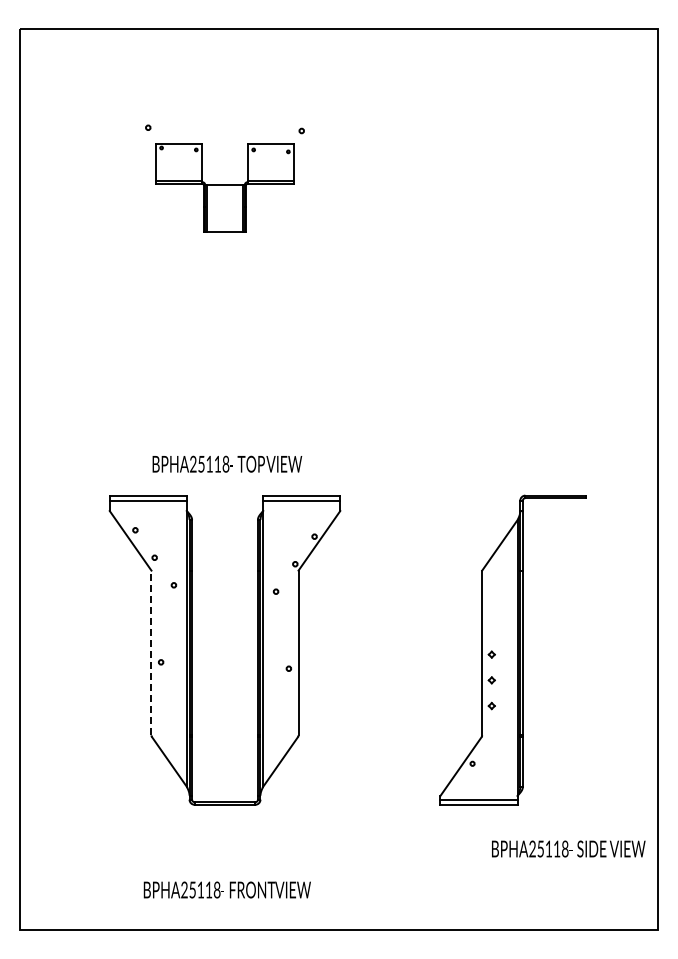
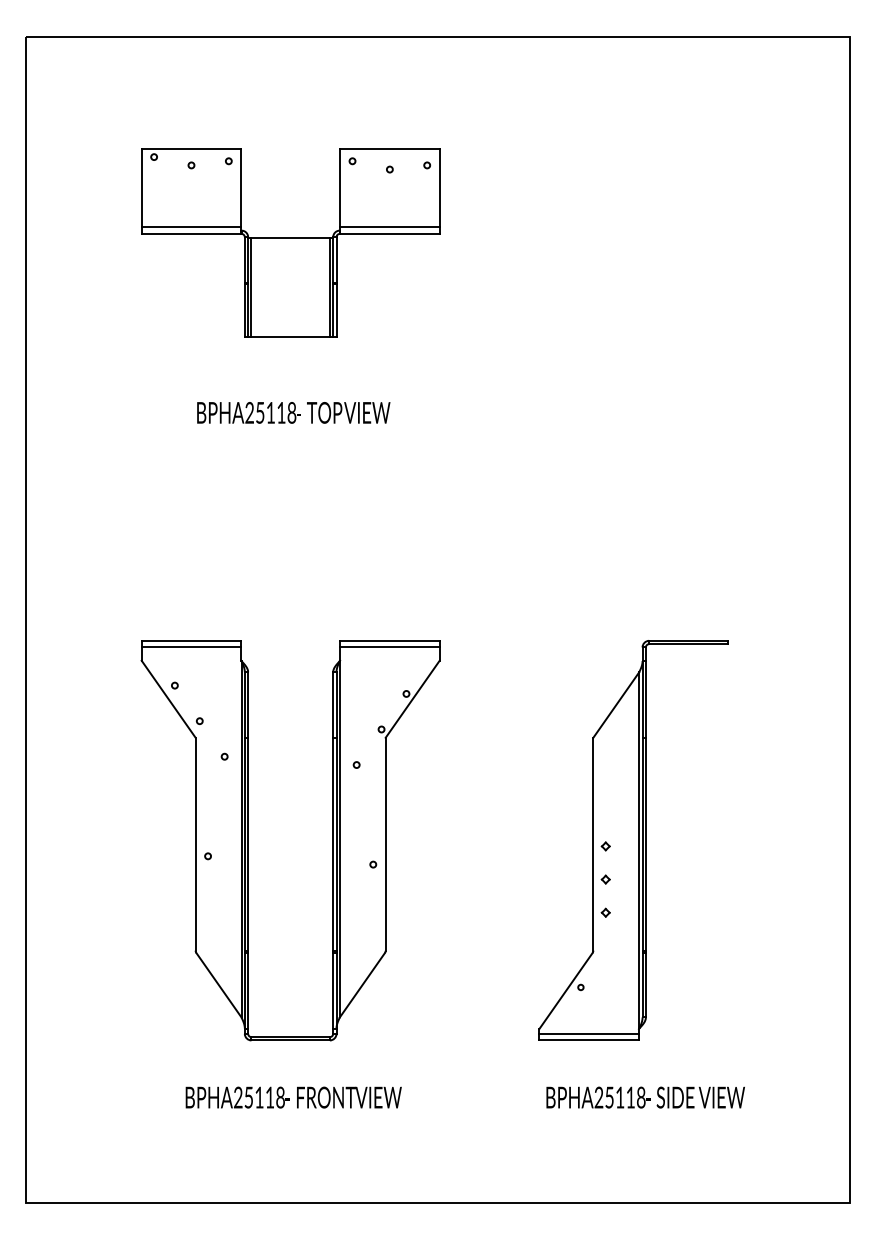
part: (224, 187) -> (290, 242), size x1.67
text: (227, 463) -> (293, 411), moved
part: (512, 649) -> (632, 839), moved
line: (151, 652) -> (195, 843), dashed -> solid
text: (568, 848) -> (645, 1096), moved
text: (226, 889) -> (292, 1096), moved

